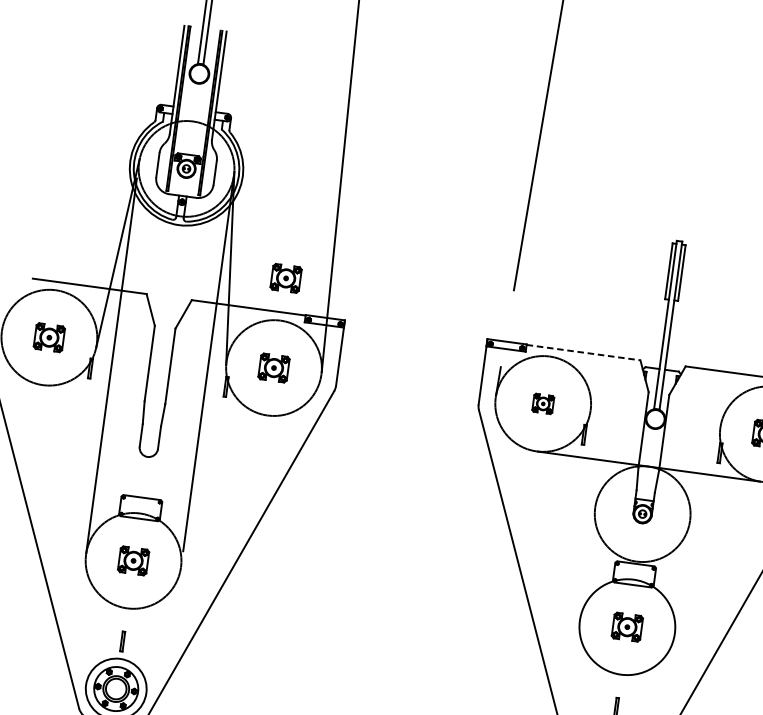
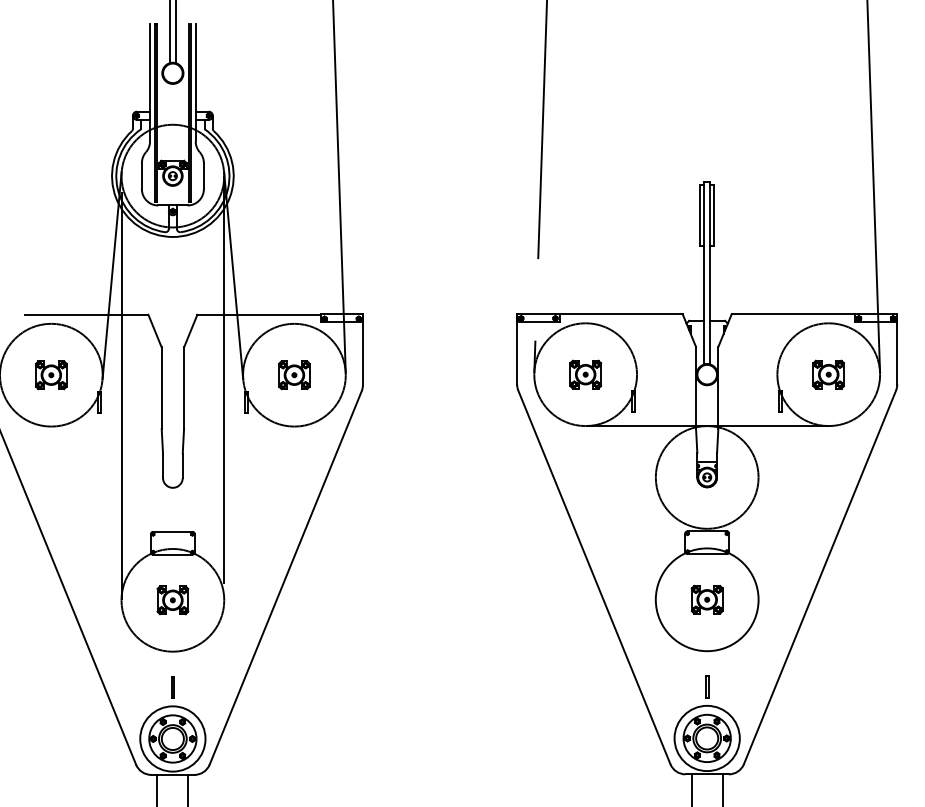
part: (286, 278) -> (294, 278), removed
line: (583, 352) -> (621, 314), dashed -> solid
part: (543, 403) -> (585, 374), size x1.43

